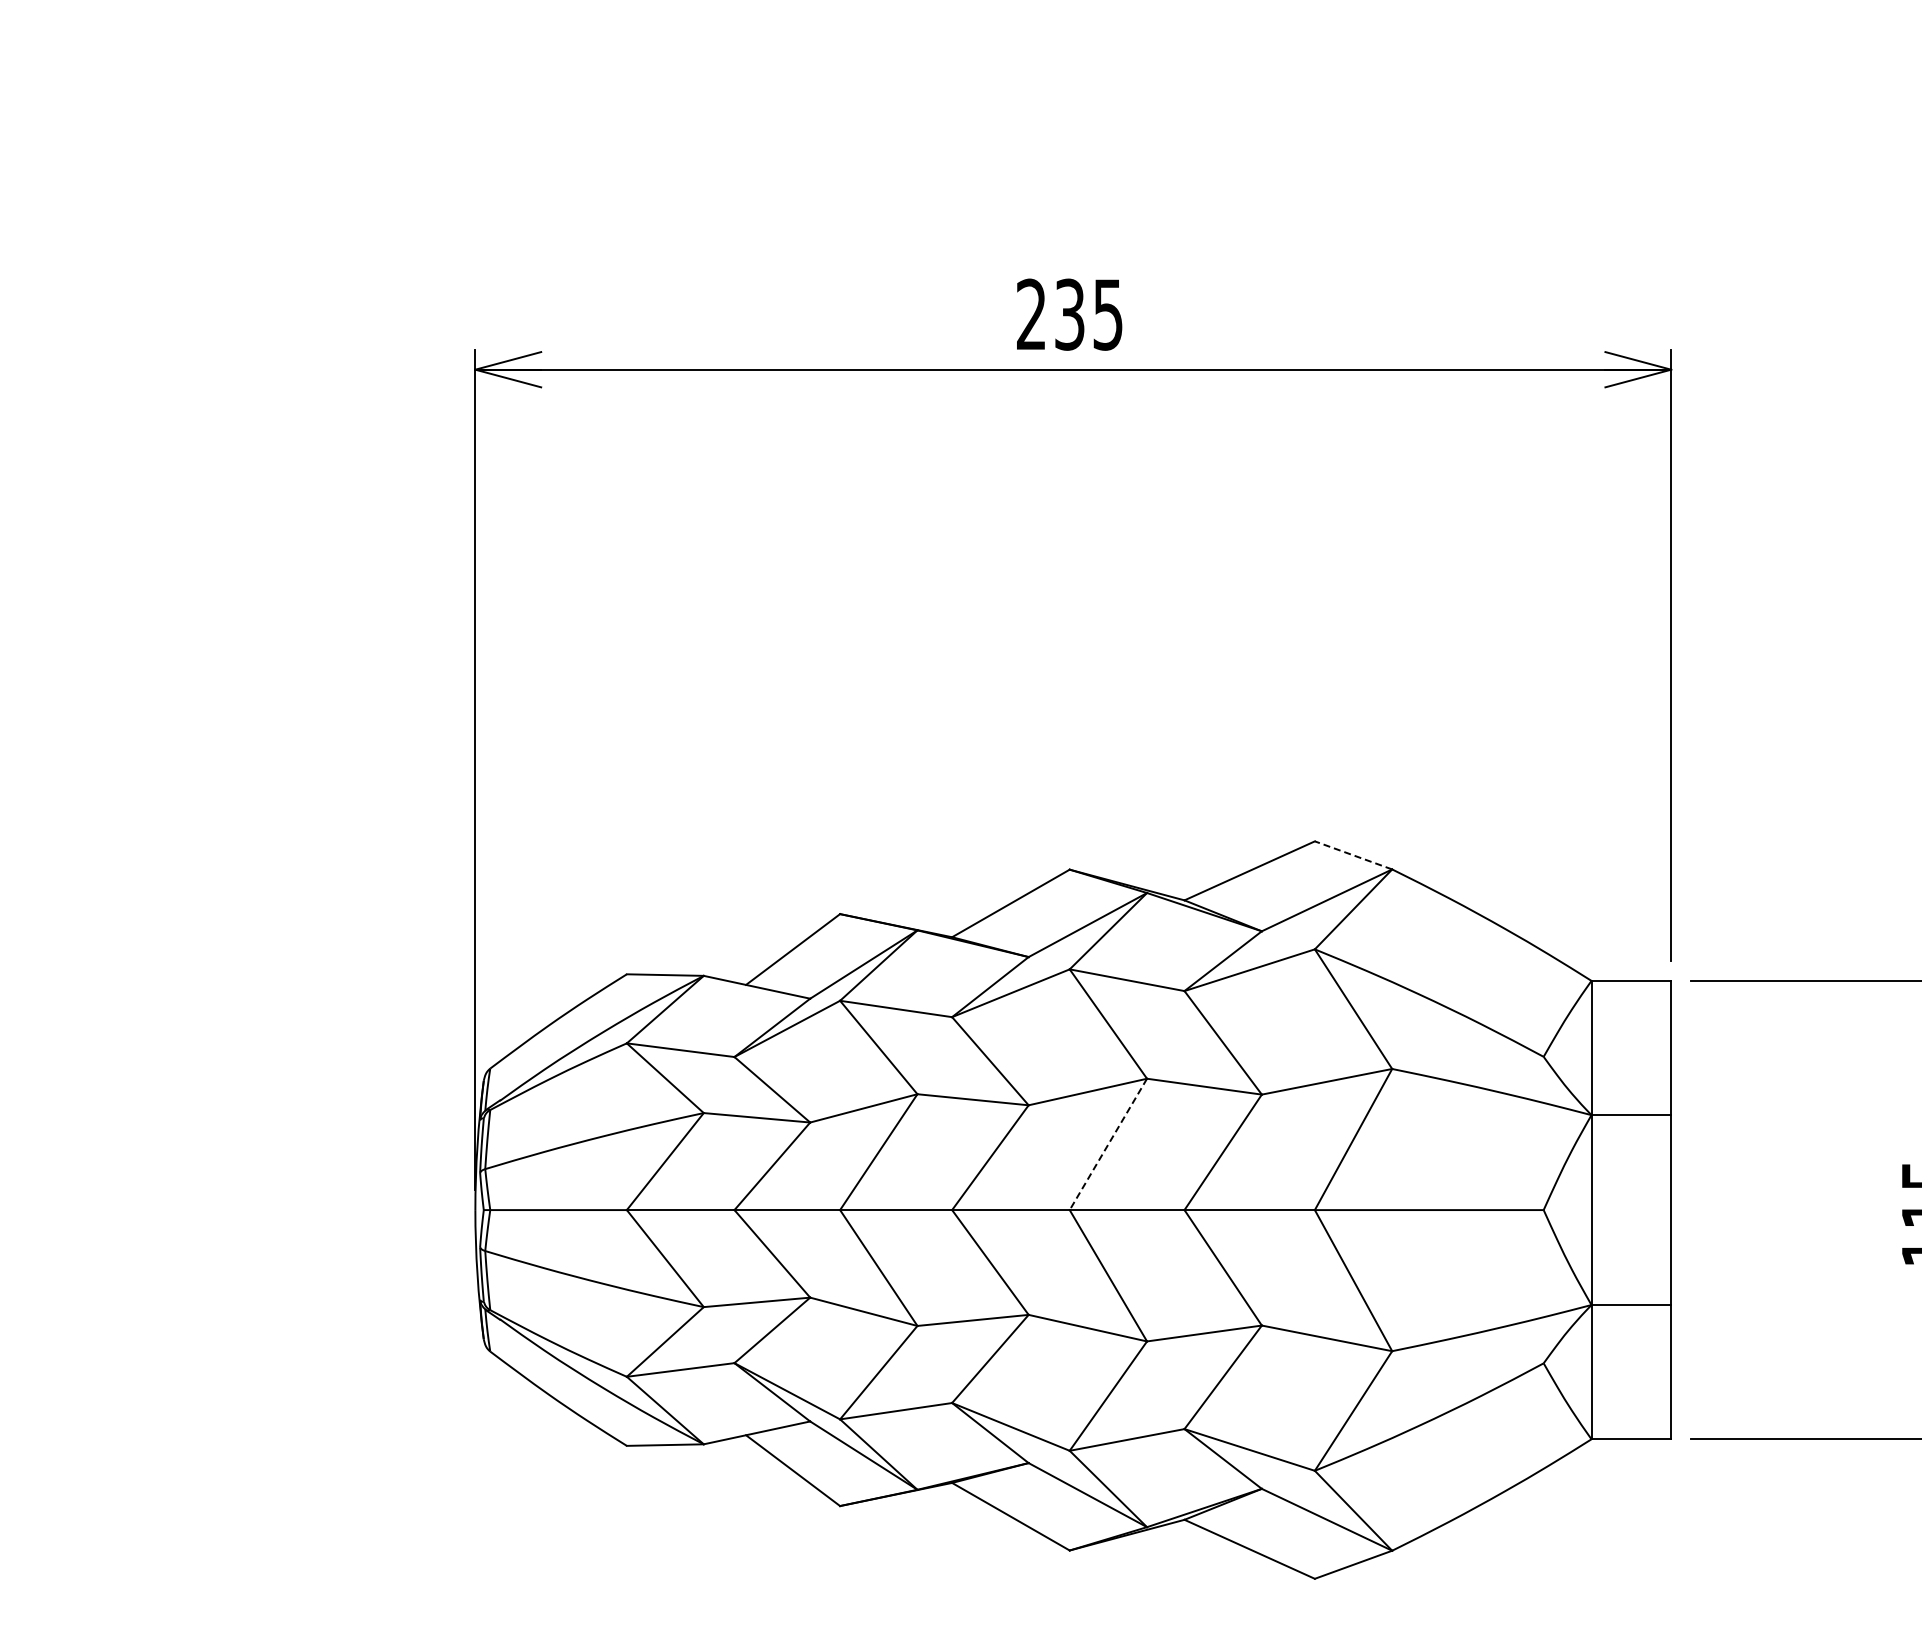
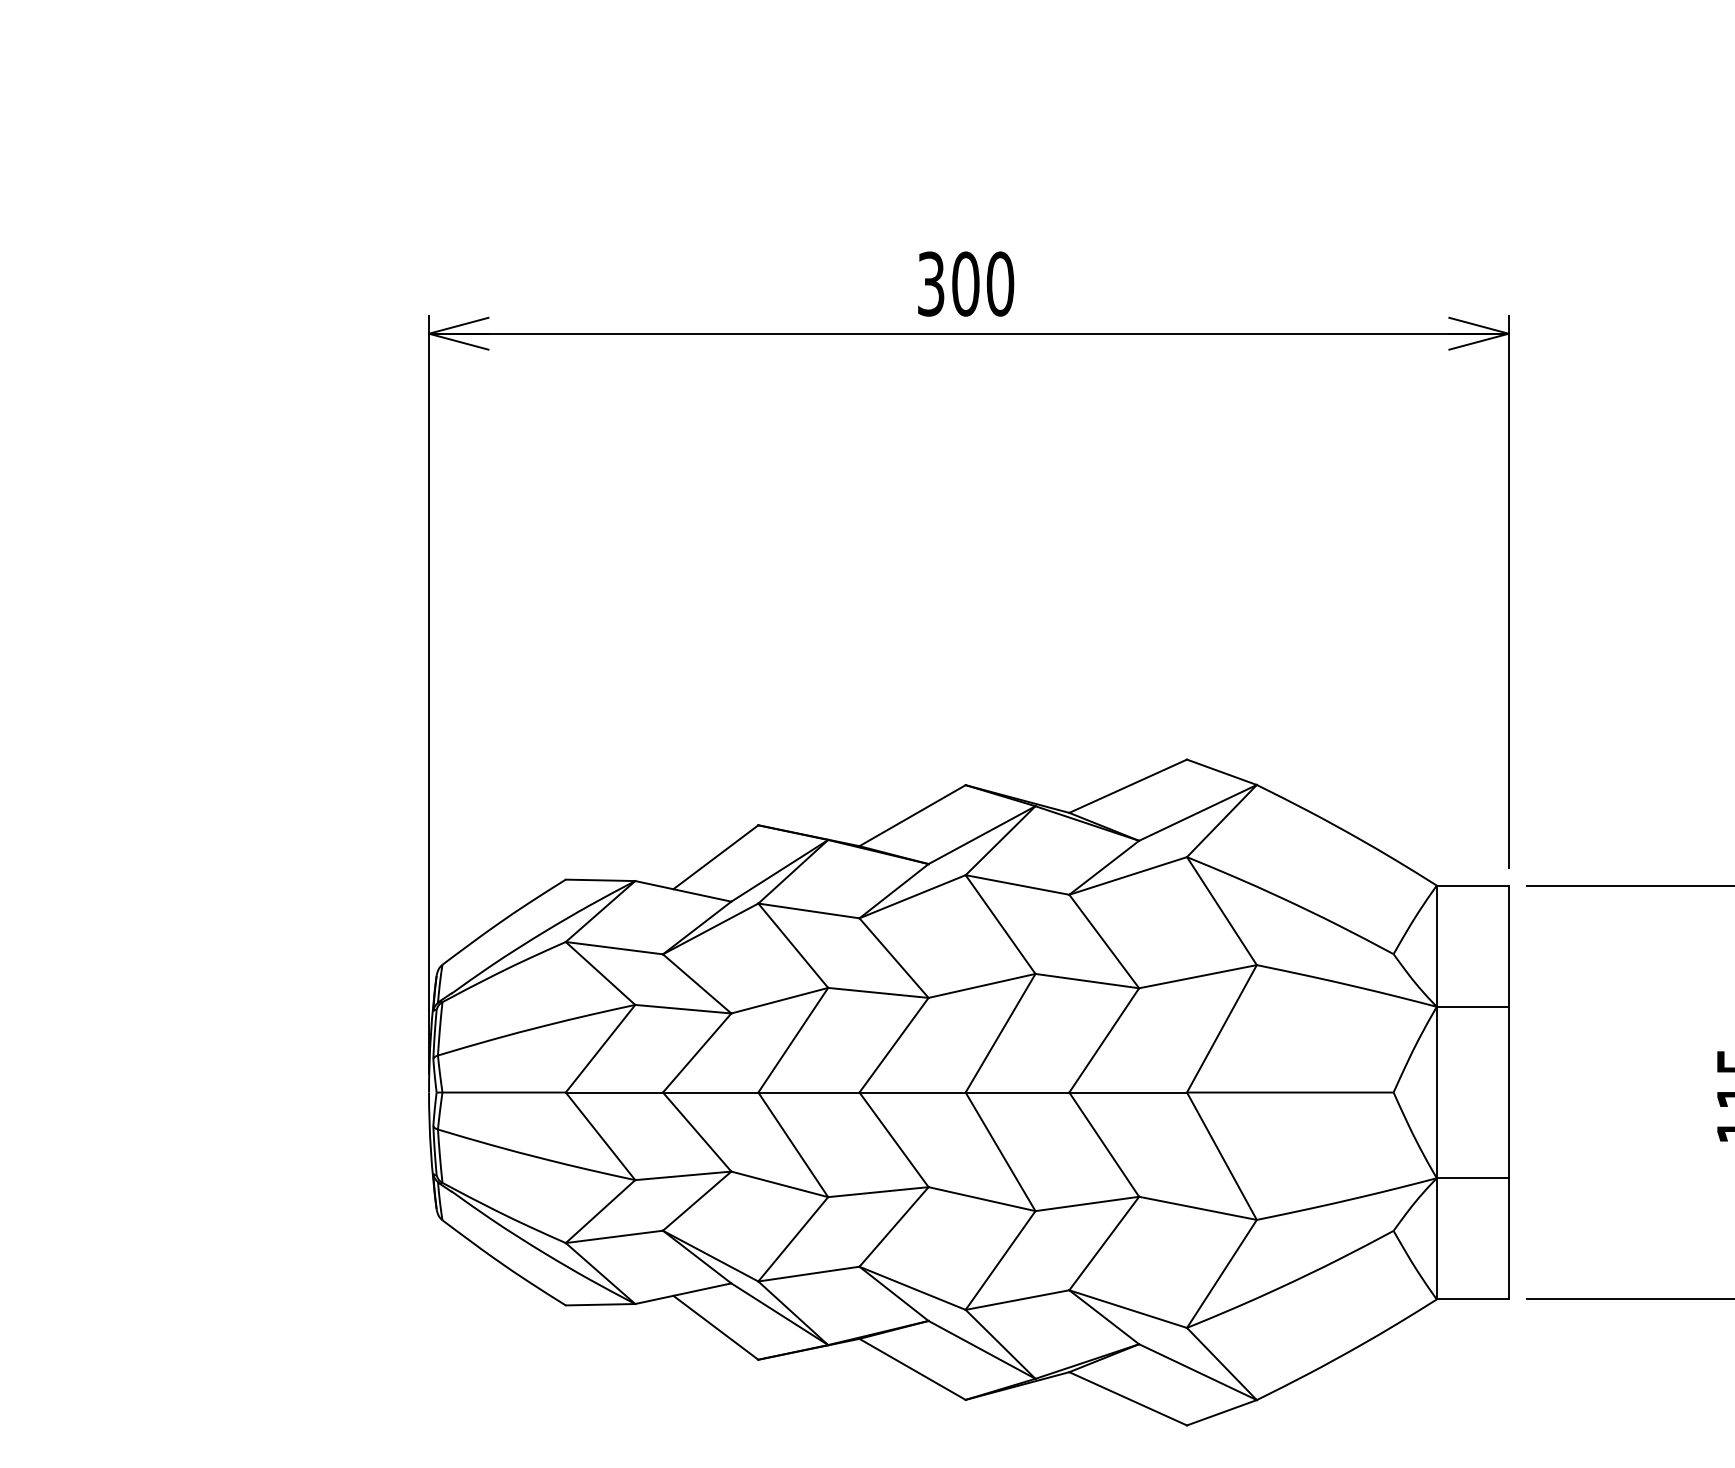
text: (1070, 314) -> (966, 283), 235 -> 300
line: (1353, 855) -> (1221, 772), dashed -> solid
line: (1108, 1144) -> (1000, 1033), dashed -> solid

